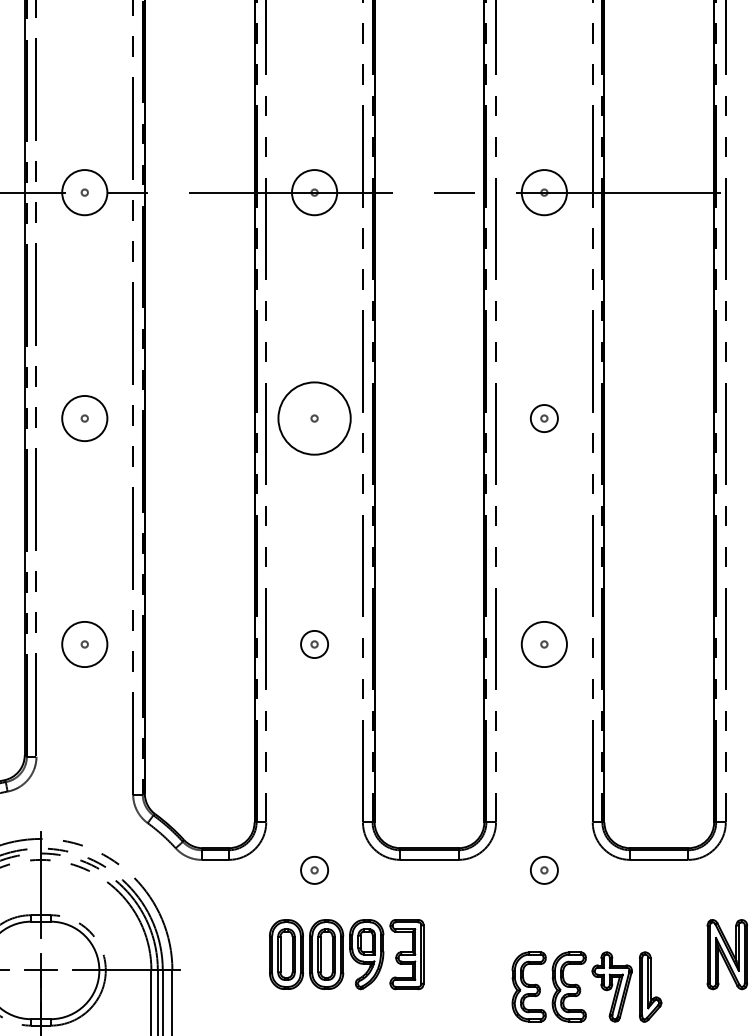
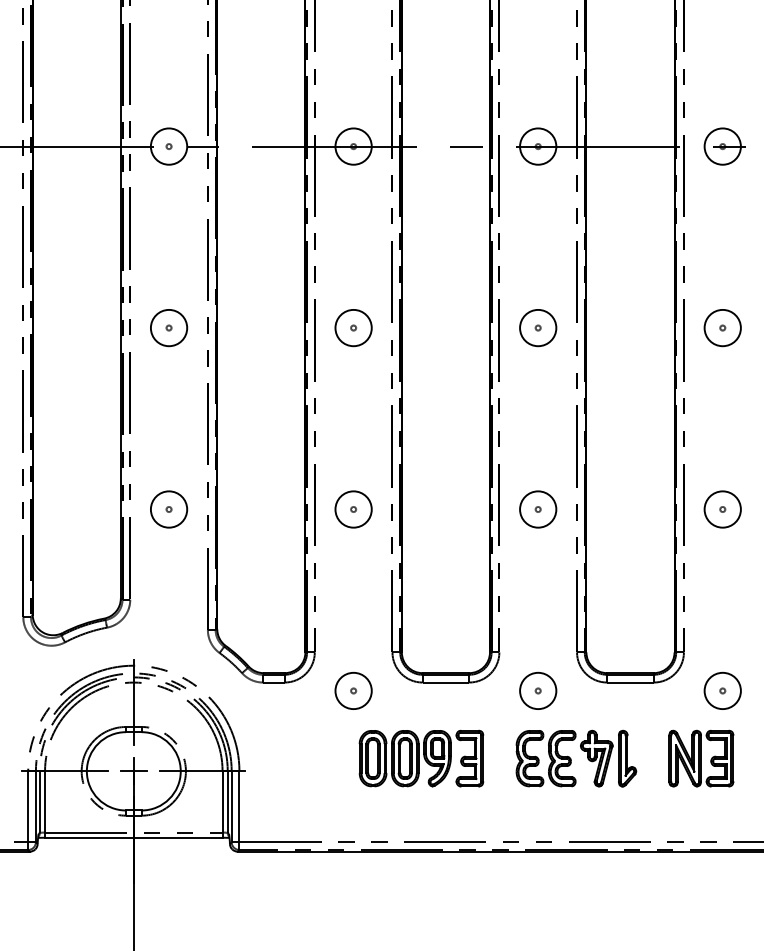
circle: (314, 417) -> (353, 327), size x0.62
circle: (544, 417) -> (538, 327), size x1.67
circle: (314, 644) -> (353, 509), size x1.67
circle: (314, 869) -> (353, 690), size x1.67
circle: (544, 869) -> (538, 690), size x1.67
part: (346, 954) -> (421, 758), moved
part: (587, 986) -> (576, 758), moved

